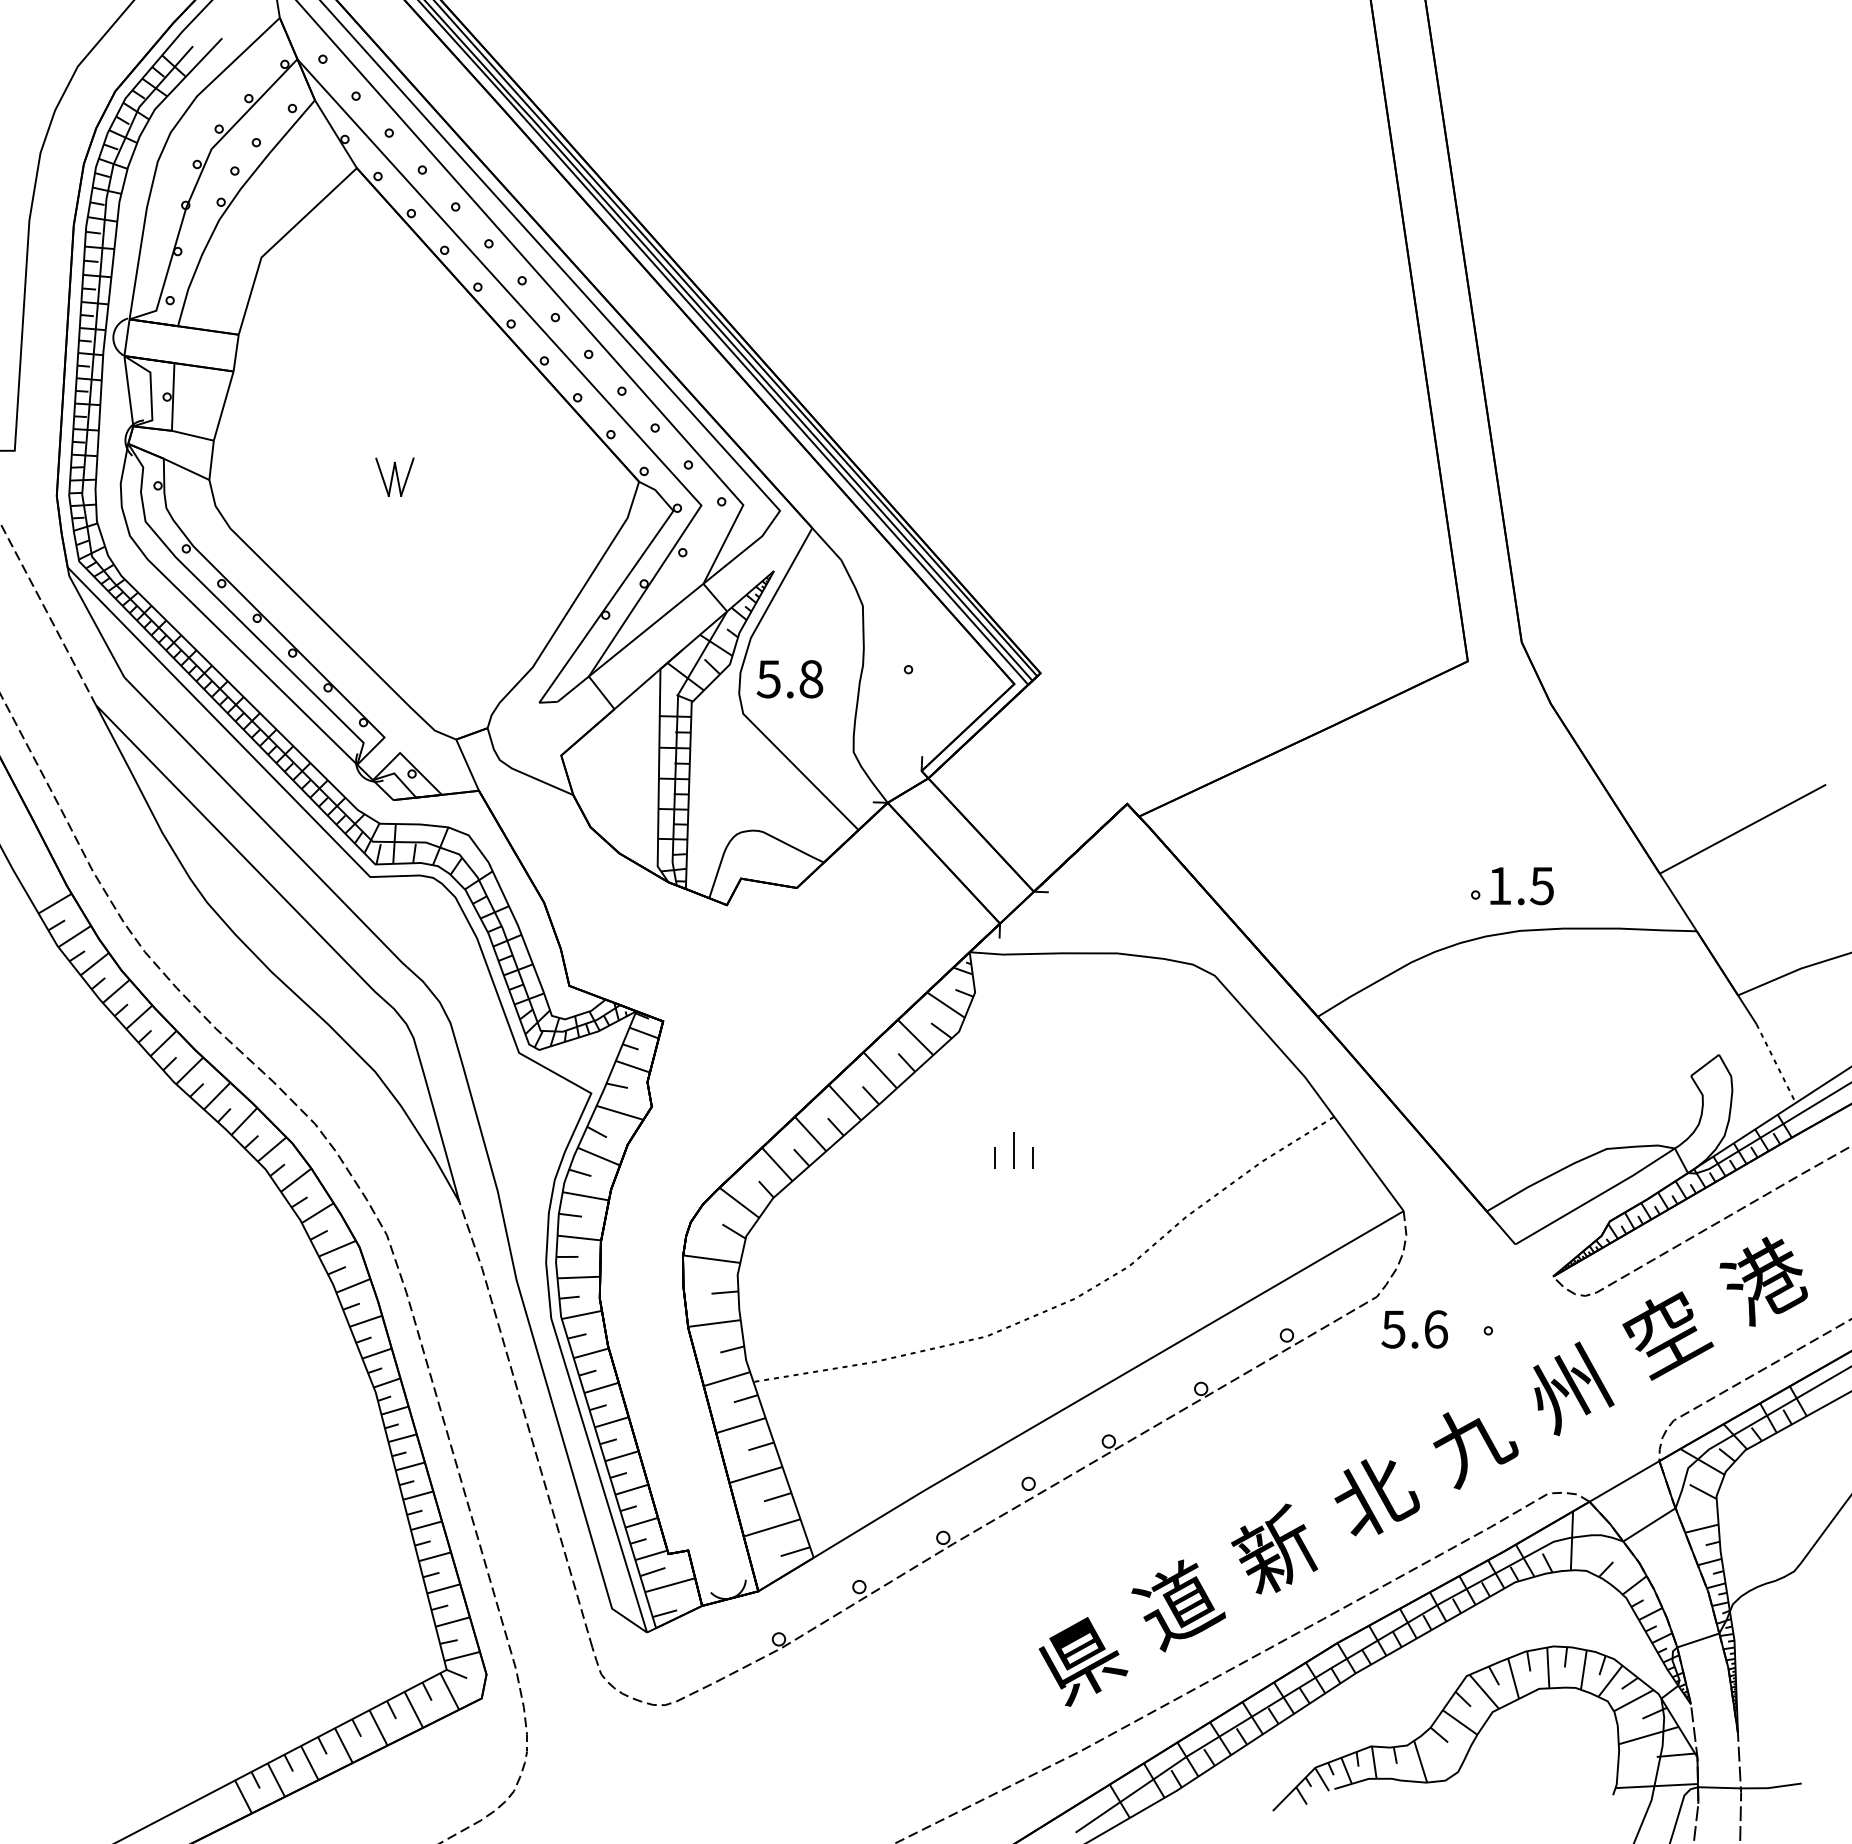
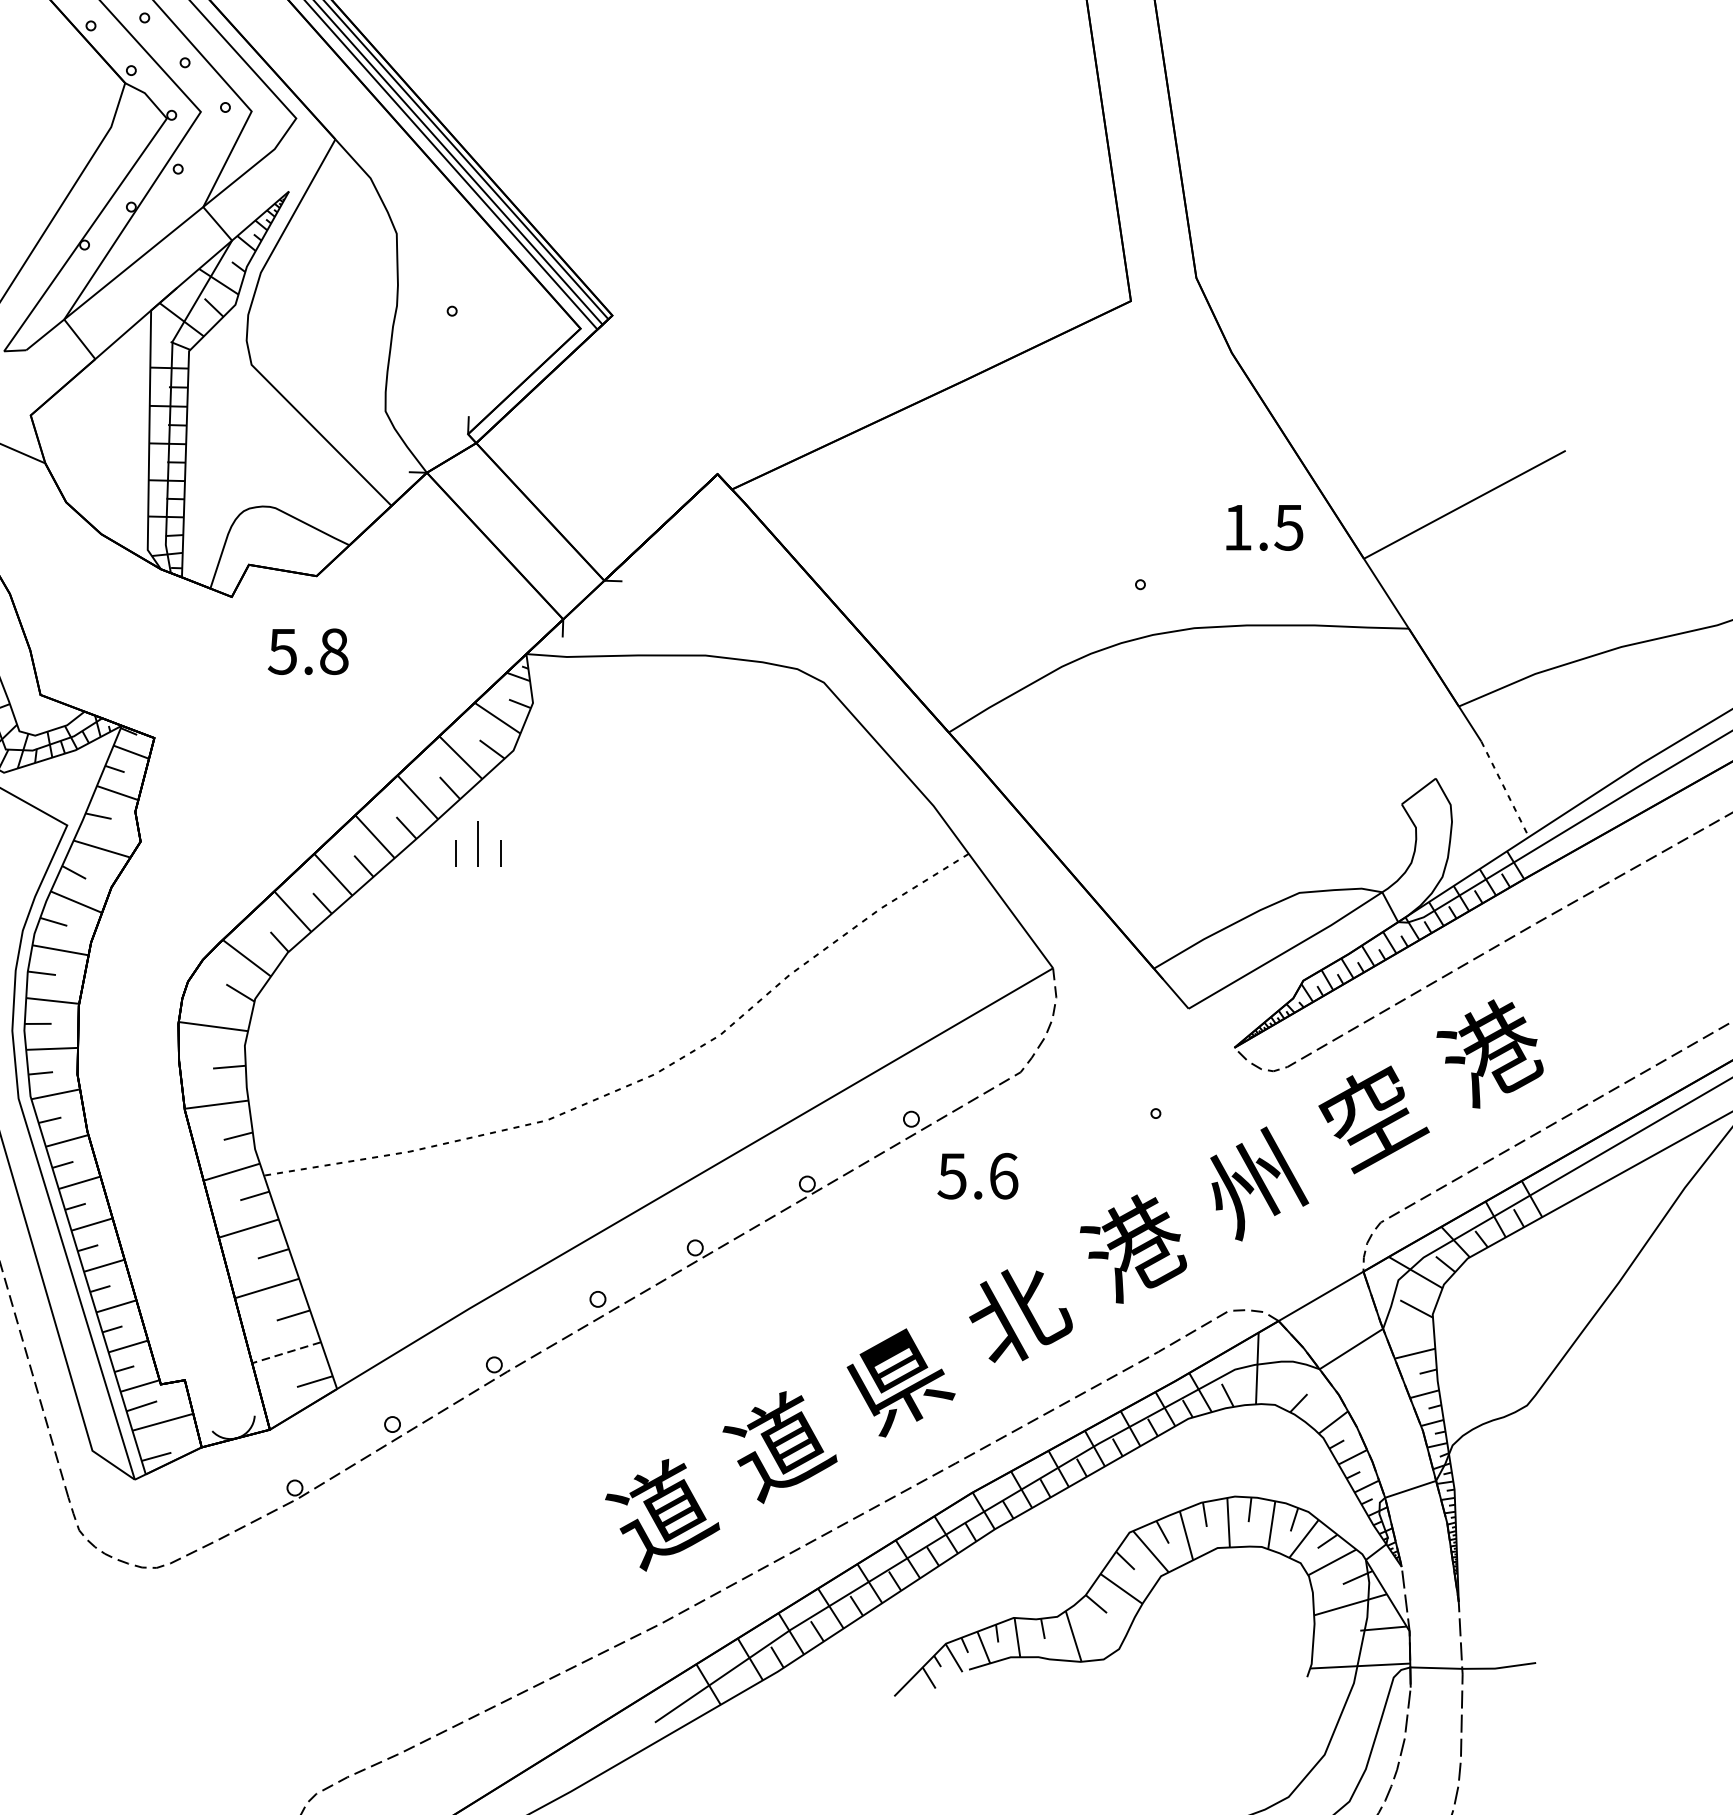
text: (789, 679) -> (307, 652), moved
text: (1521, 886) -> (1264, 528), moved
part: (1013, 1150) -> (477, 843), moved
text: (1414, 1329) -> (977, 1176), moved
text: (1471, 1443) -> (1135, 1250), 九 -> 港
line: (772, 1527) -> (287, 1352), solid -> dashed
text: (1277, 1550) -> (899, 1380), 新 -> 県
text: (1081, 1661) -> (662, 1514), 県 -> 道

